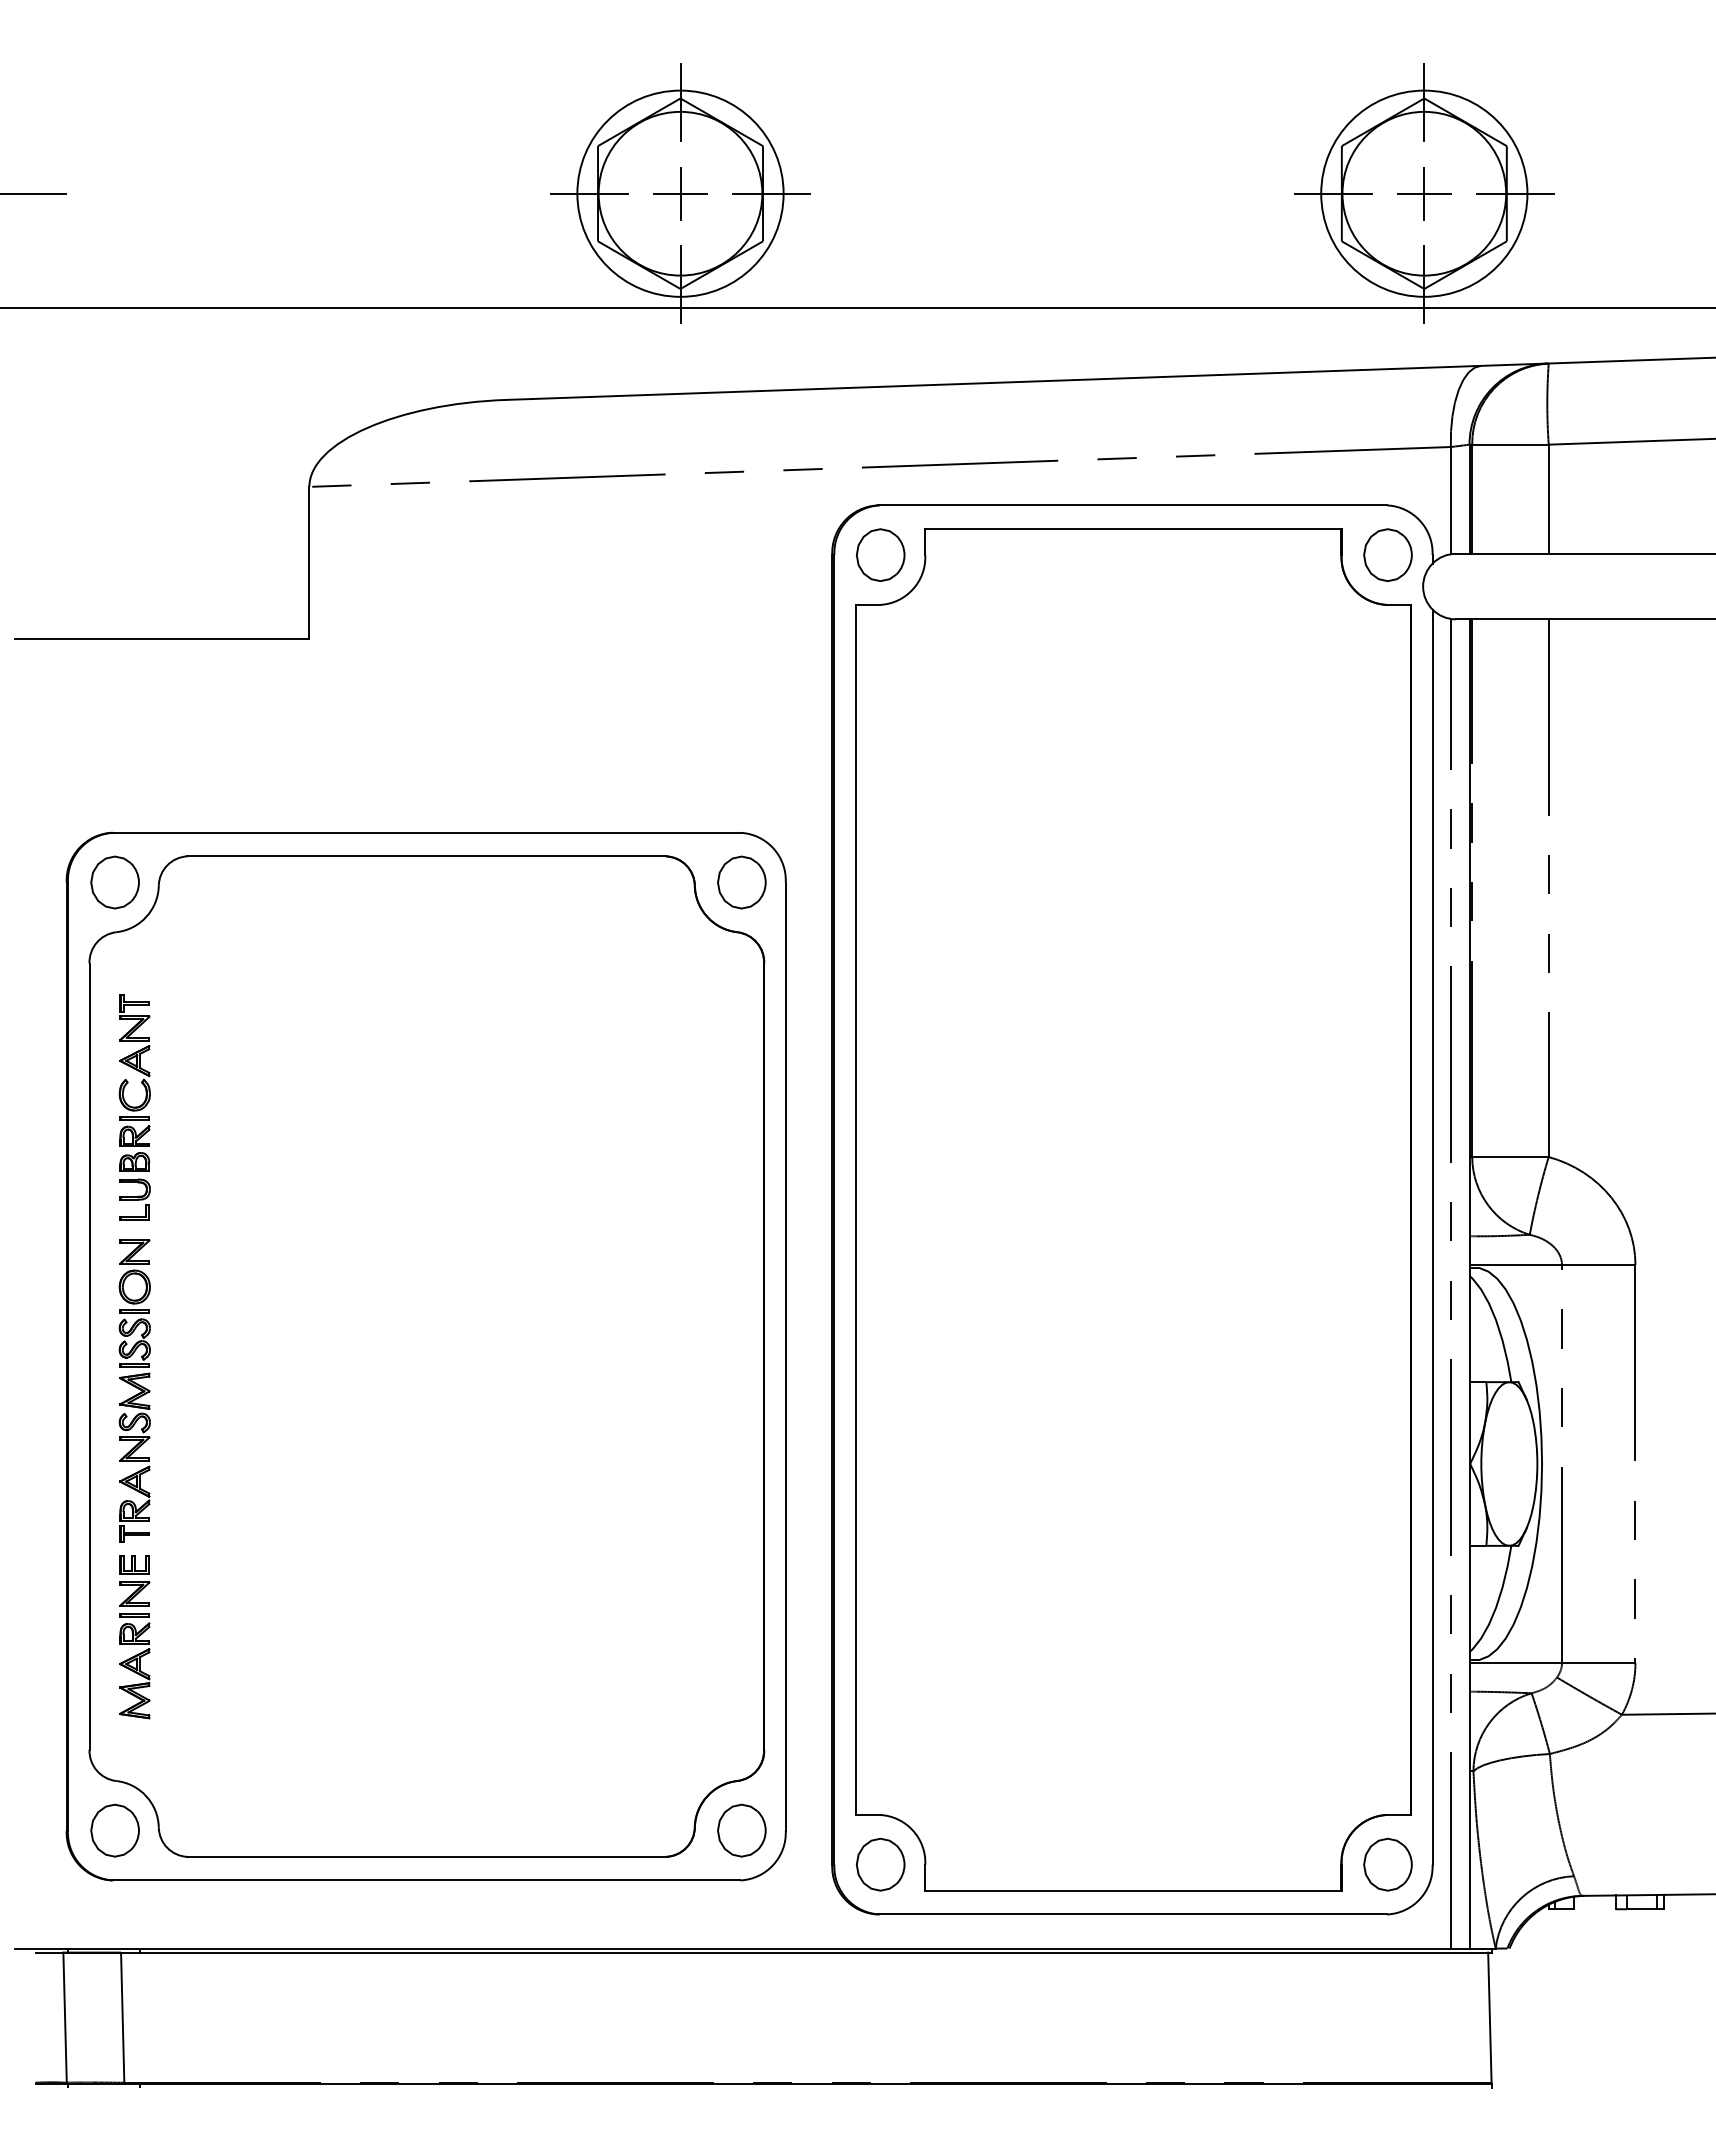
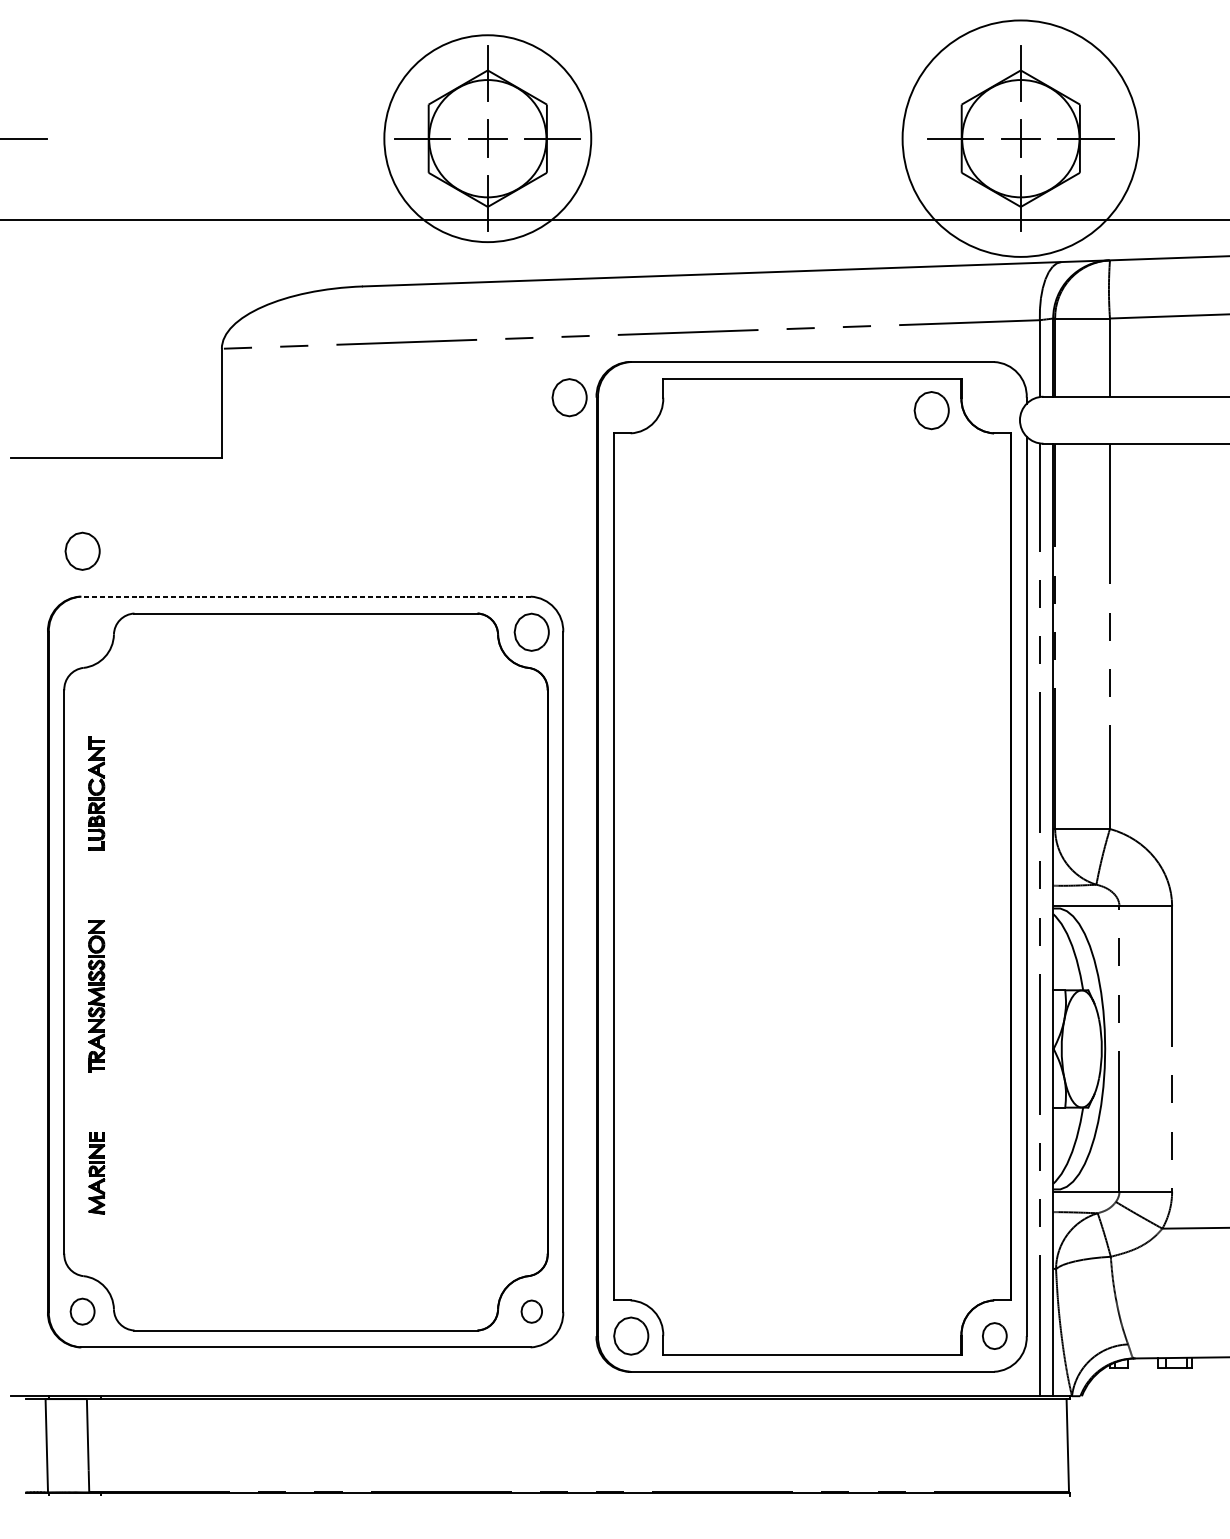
circle: (680, 193) -> (487, 138), size x1.4
circle: (1424, 193) -> (1020, 138), size x1.6
part: (880, 554) -> (569, 397), moved
part: (1387, 554) -> (931, 410), moved
line: (426, 832) -> (305, 596), solid -> dashed
part: (114, 882) -> (82, 551), moved
part: (134, 1107) -> (96, 793), size x0.7
part: (134, 1390) -> (96, 996), size x0.7
part: (134, 1637) -> (96, 1173), size x0.7
part: (114, 1830) -> (82, 1311), size x0.7
part: (741, 1830) -> (531, 1311), size x0.6
part: (1387, 1864) -> (994, 1335), size x0.7

